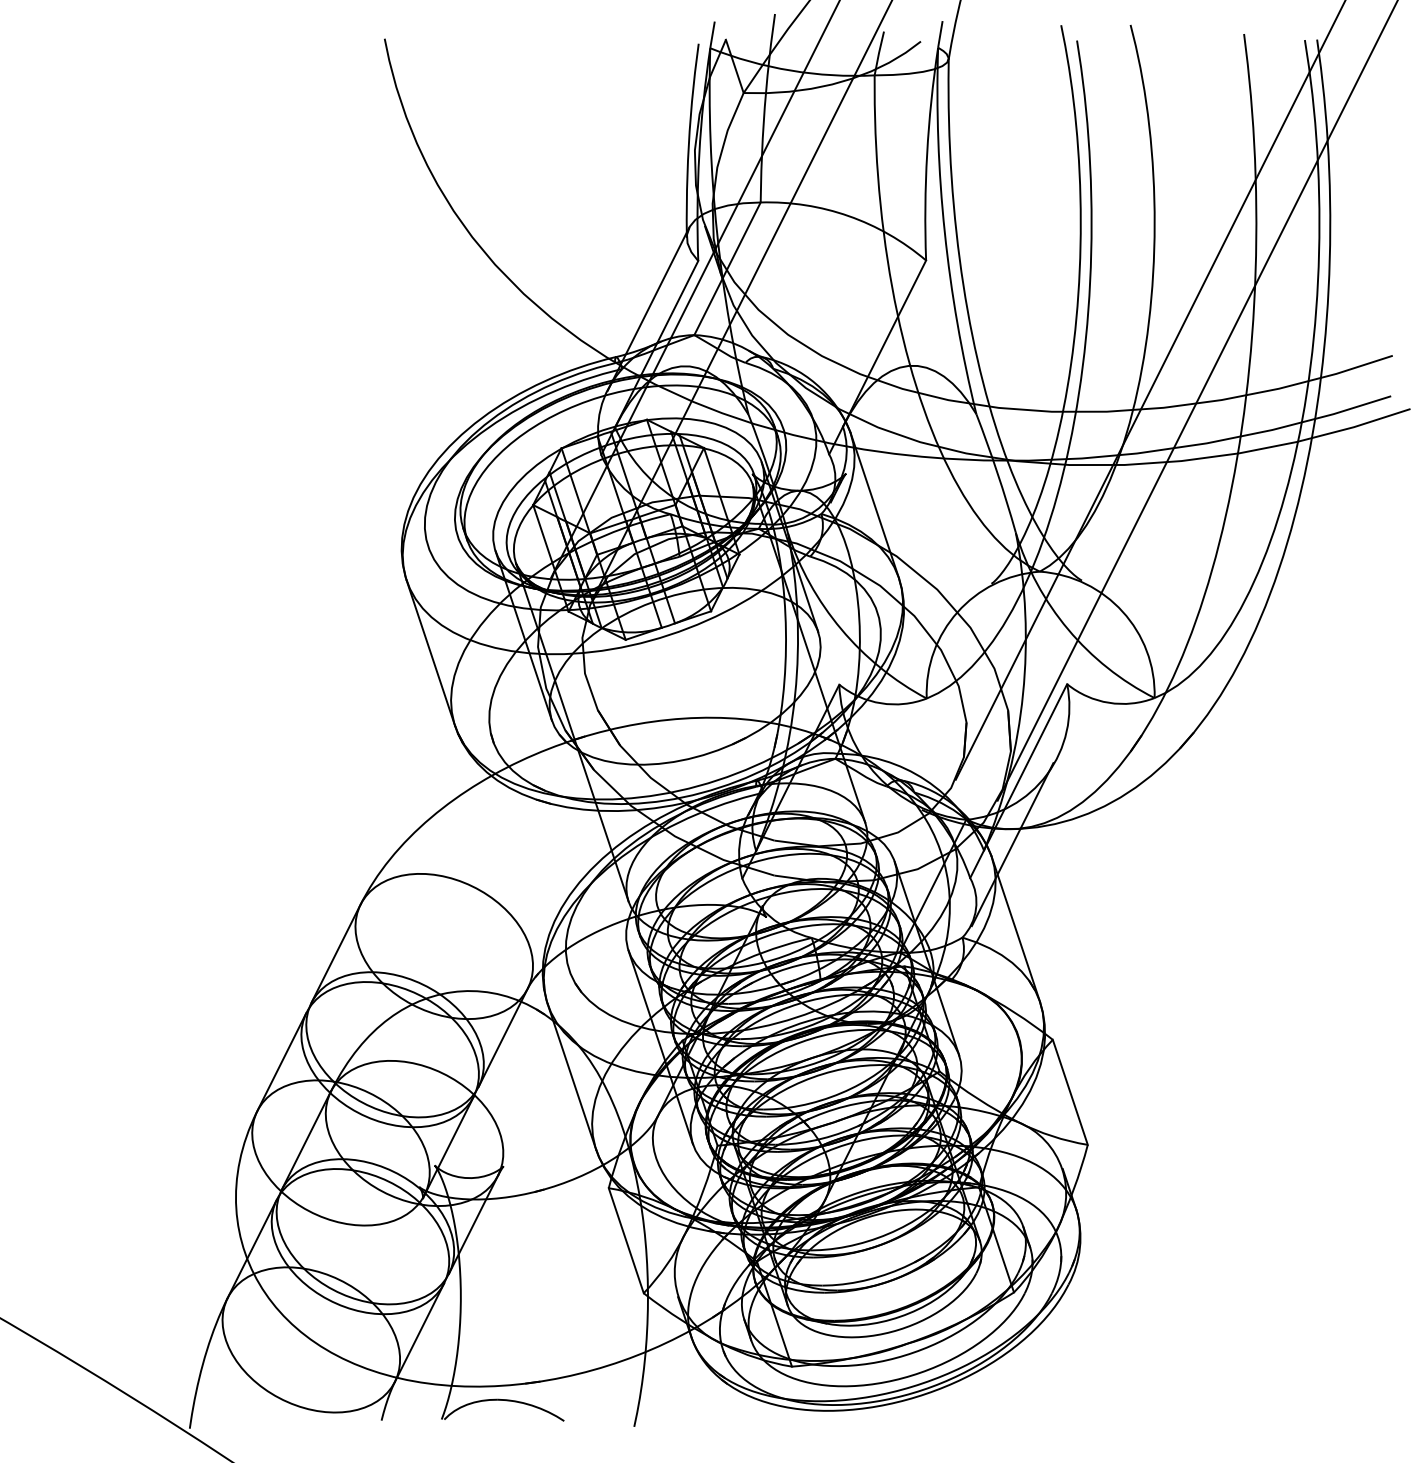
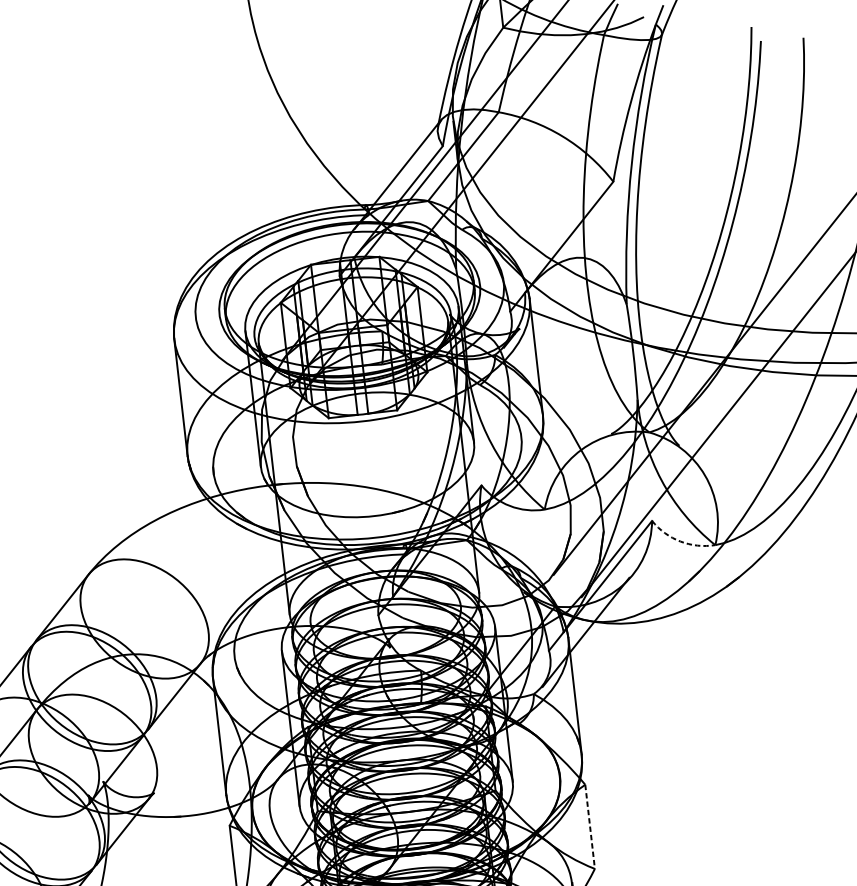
arc: (1109, 702) -> (680, 541), solid -> dashed
line: (1070, 1092) -> (590, 826), solid -> dashed

